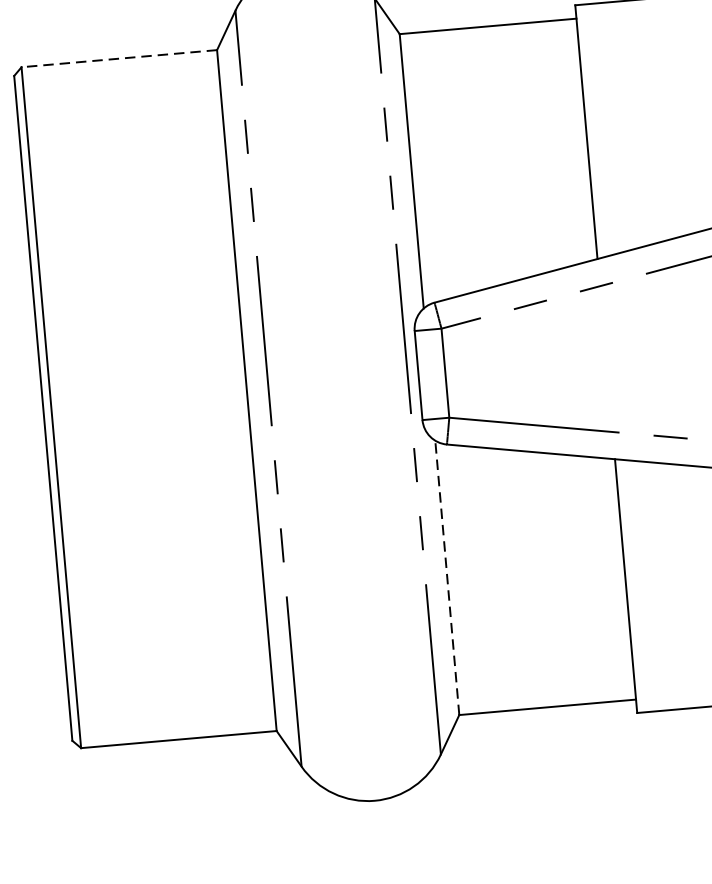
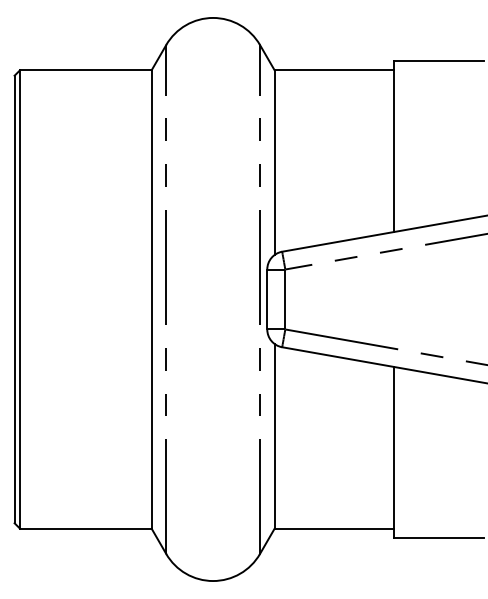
line: (118, 59) -> (85, 70), dashed -> solid
line: (447, 576) -> (274, 435), dashed -> solid

